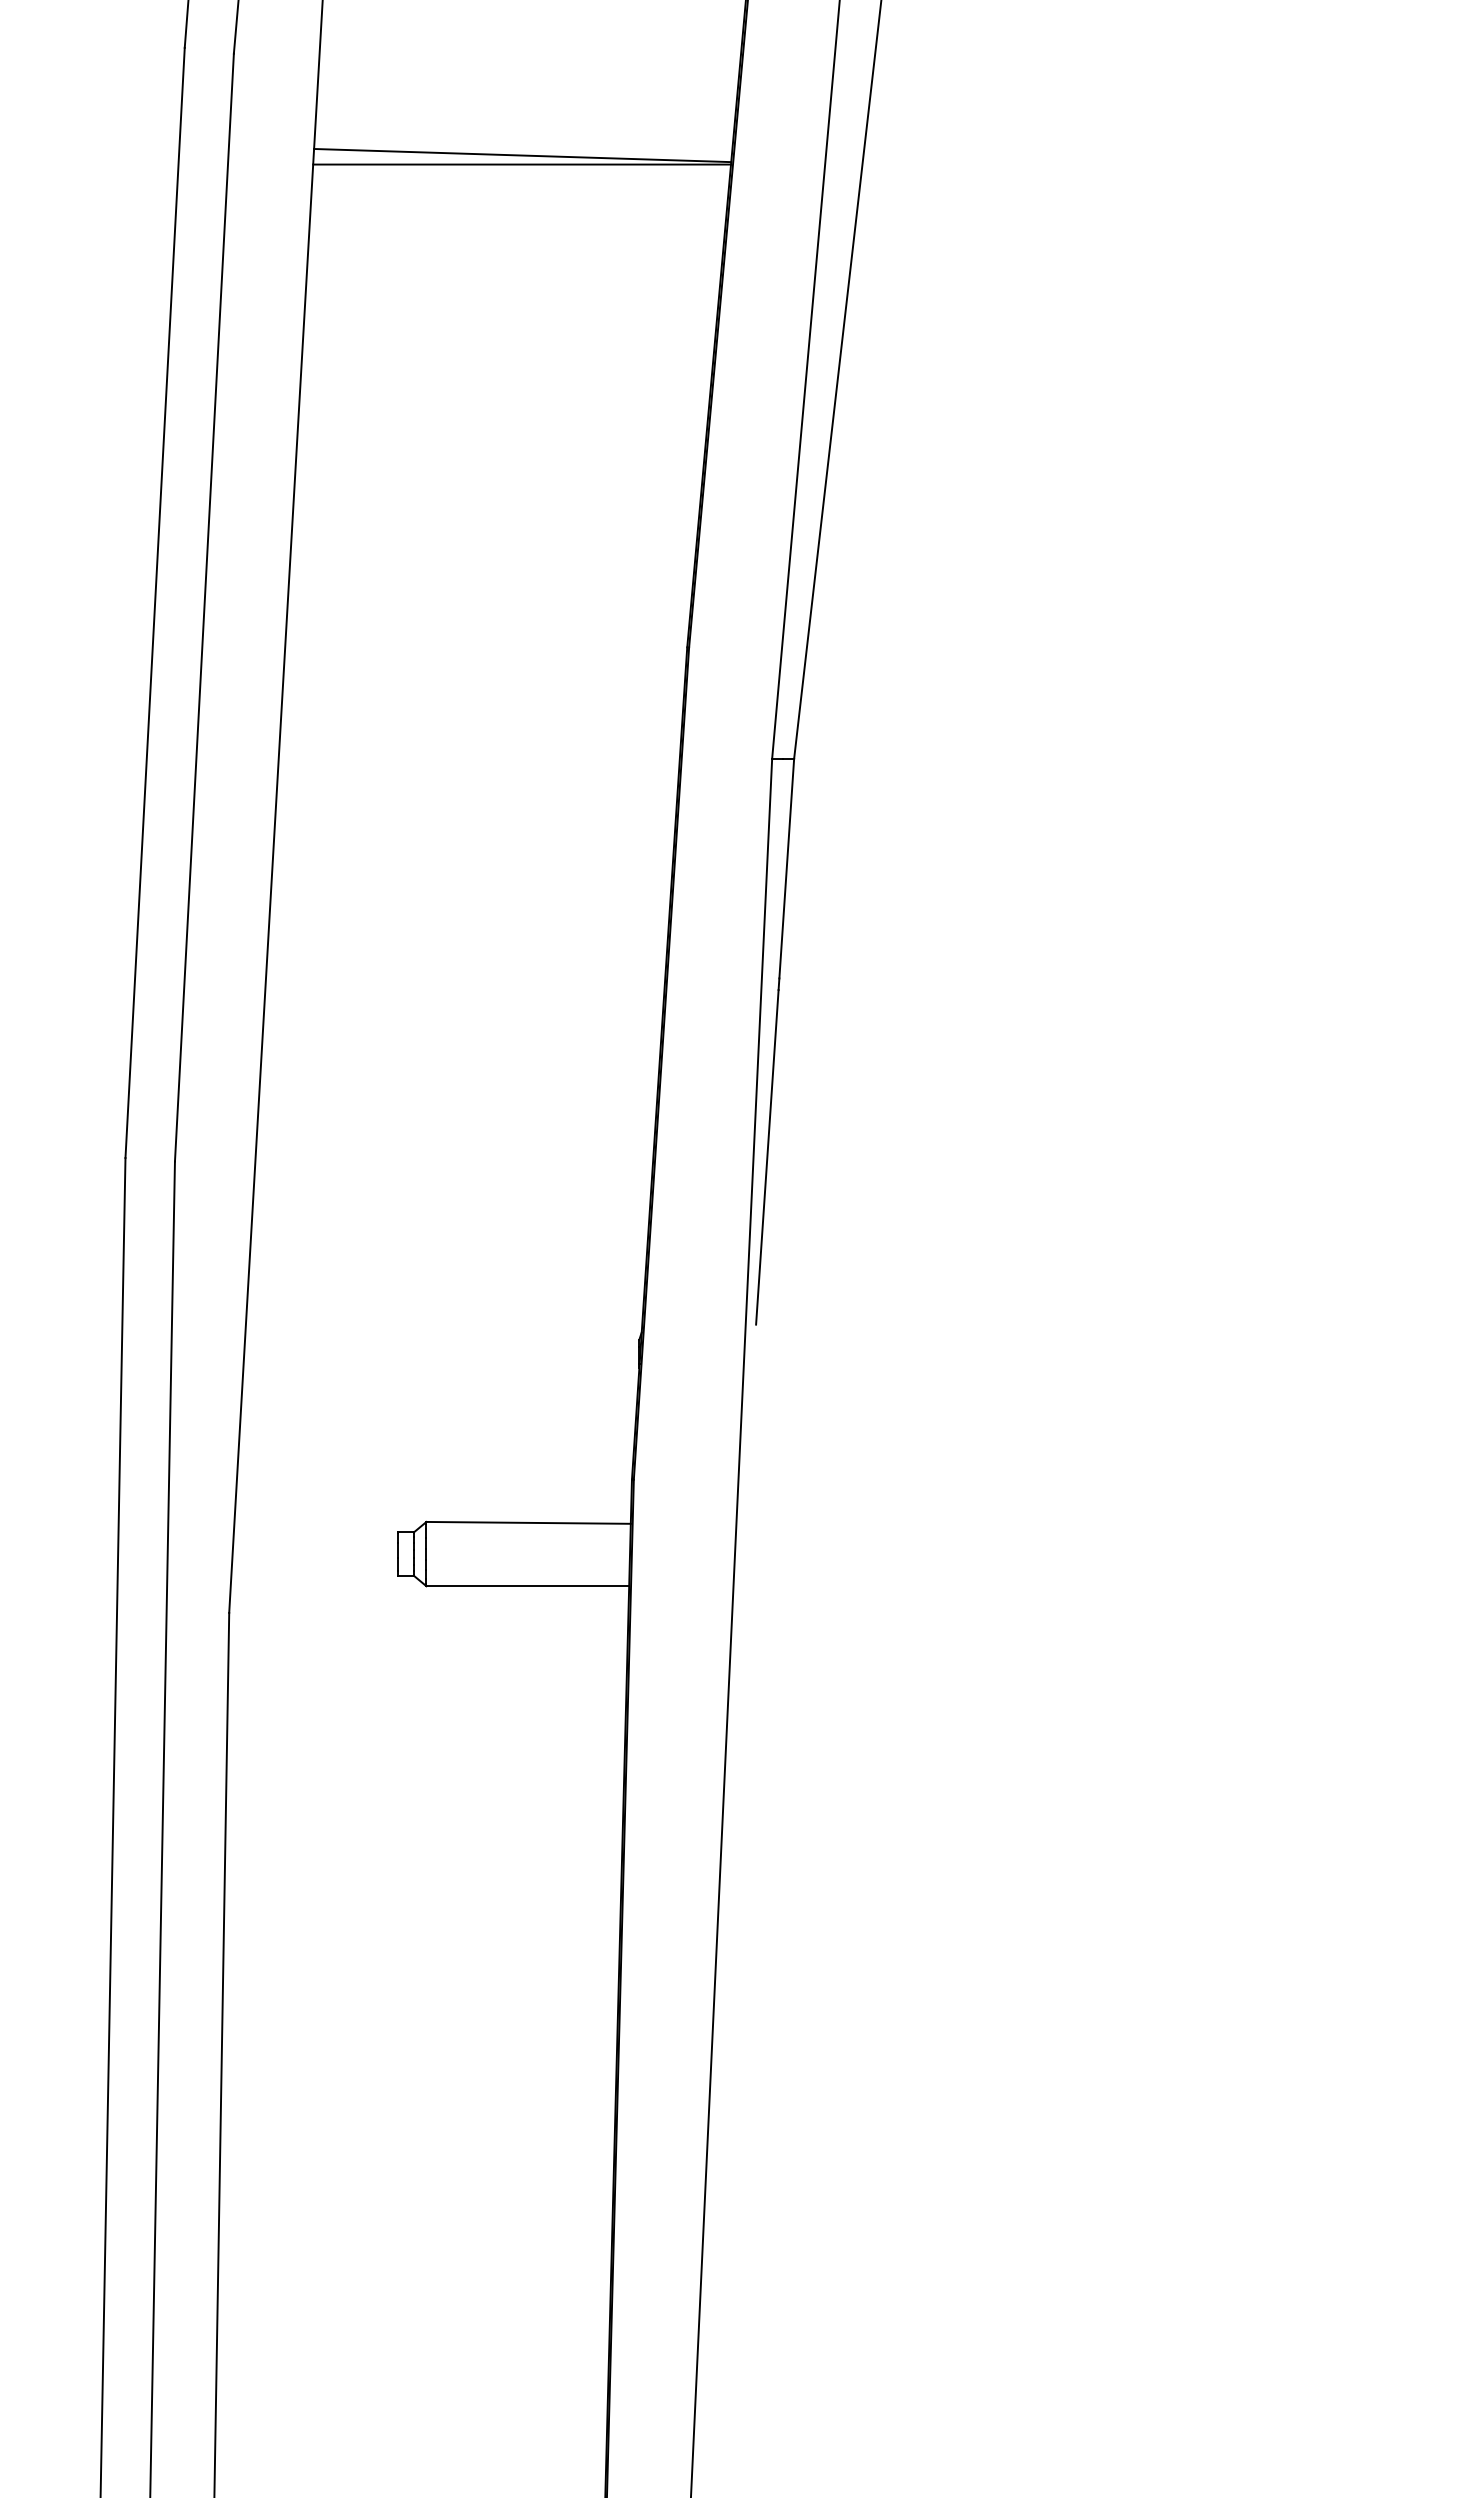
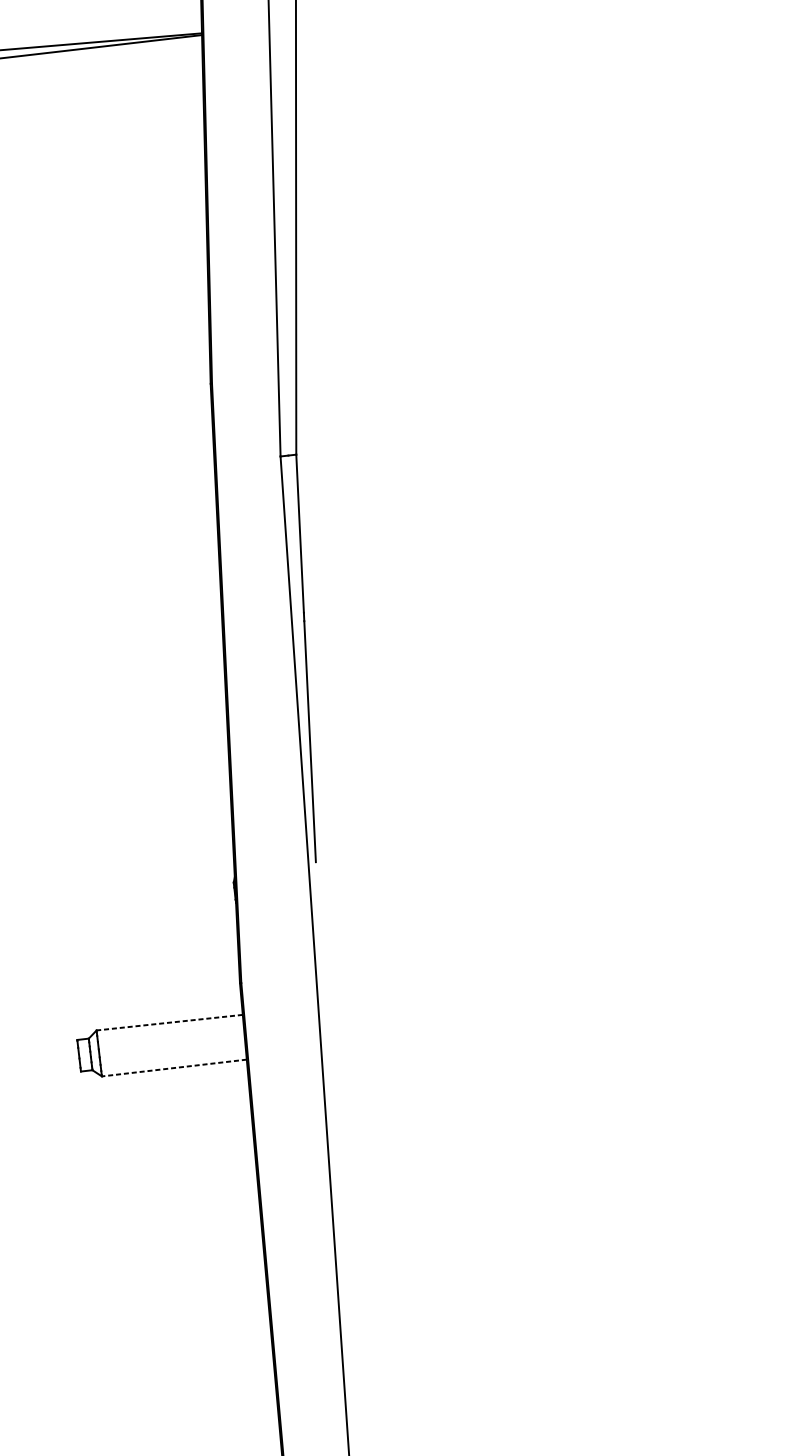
line: (528, 1522) -> (169, 1022), solid -> dashed
line: (527, 1586) -> (174, 1068), solid -> dashed

